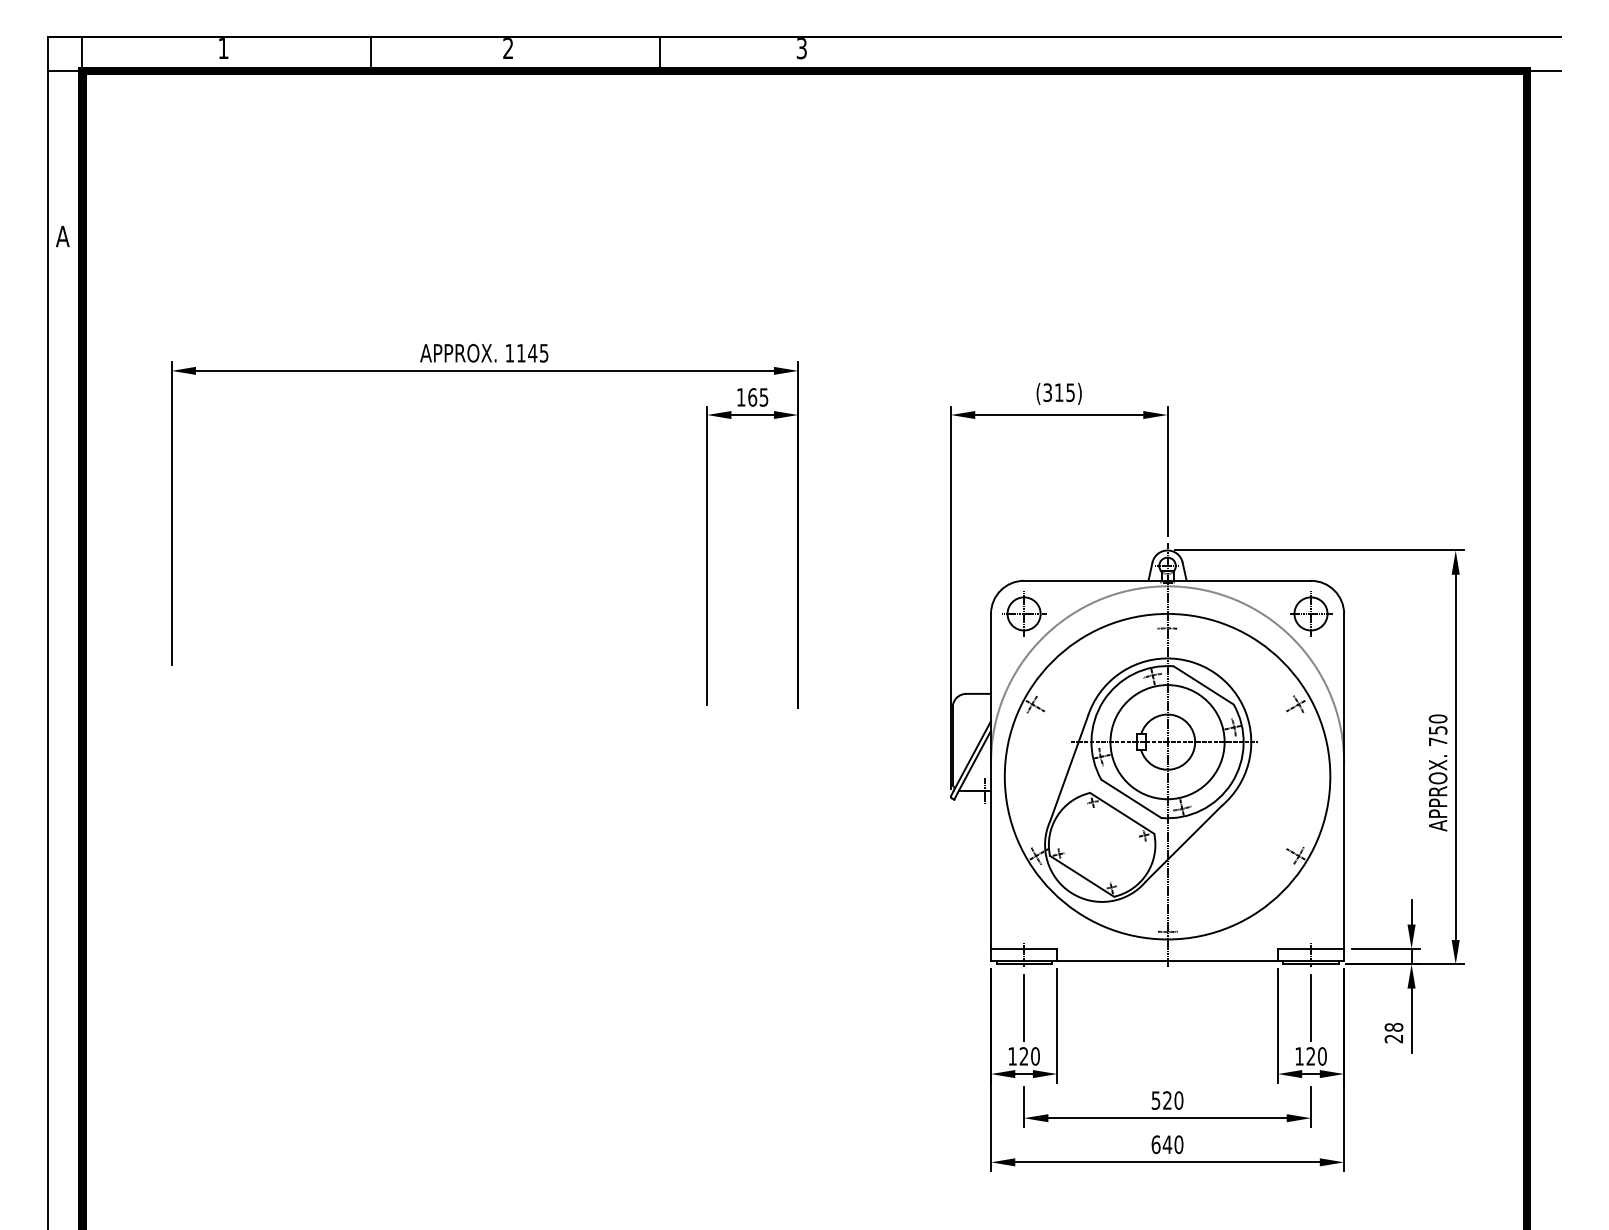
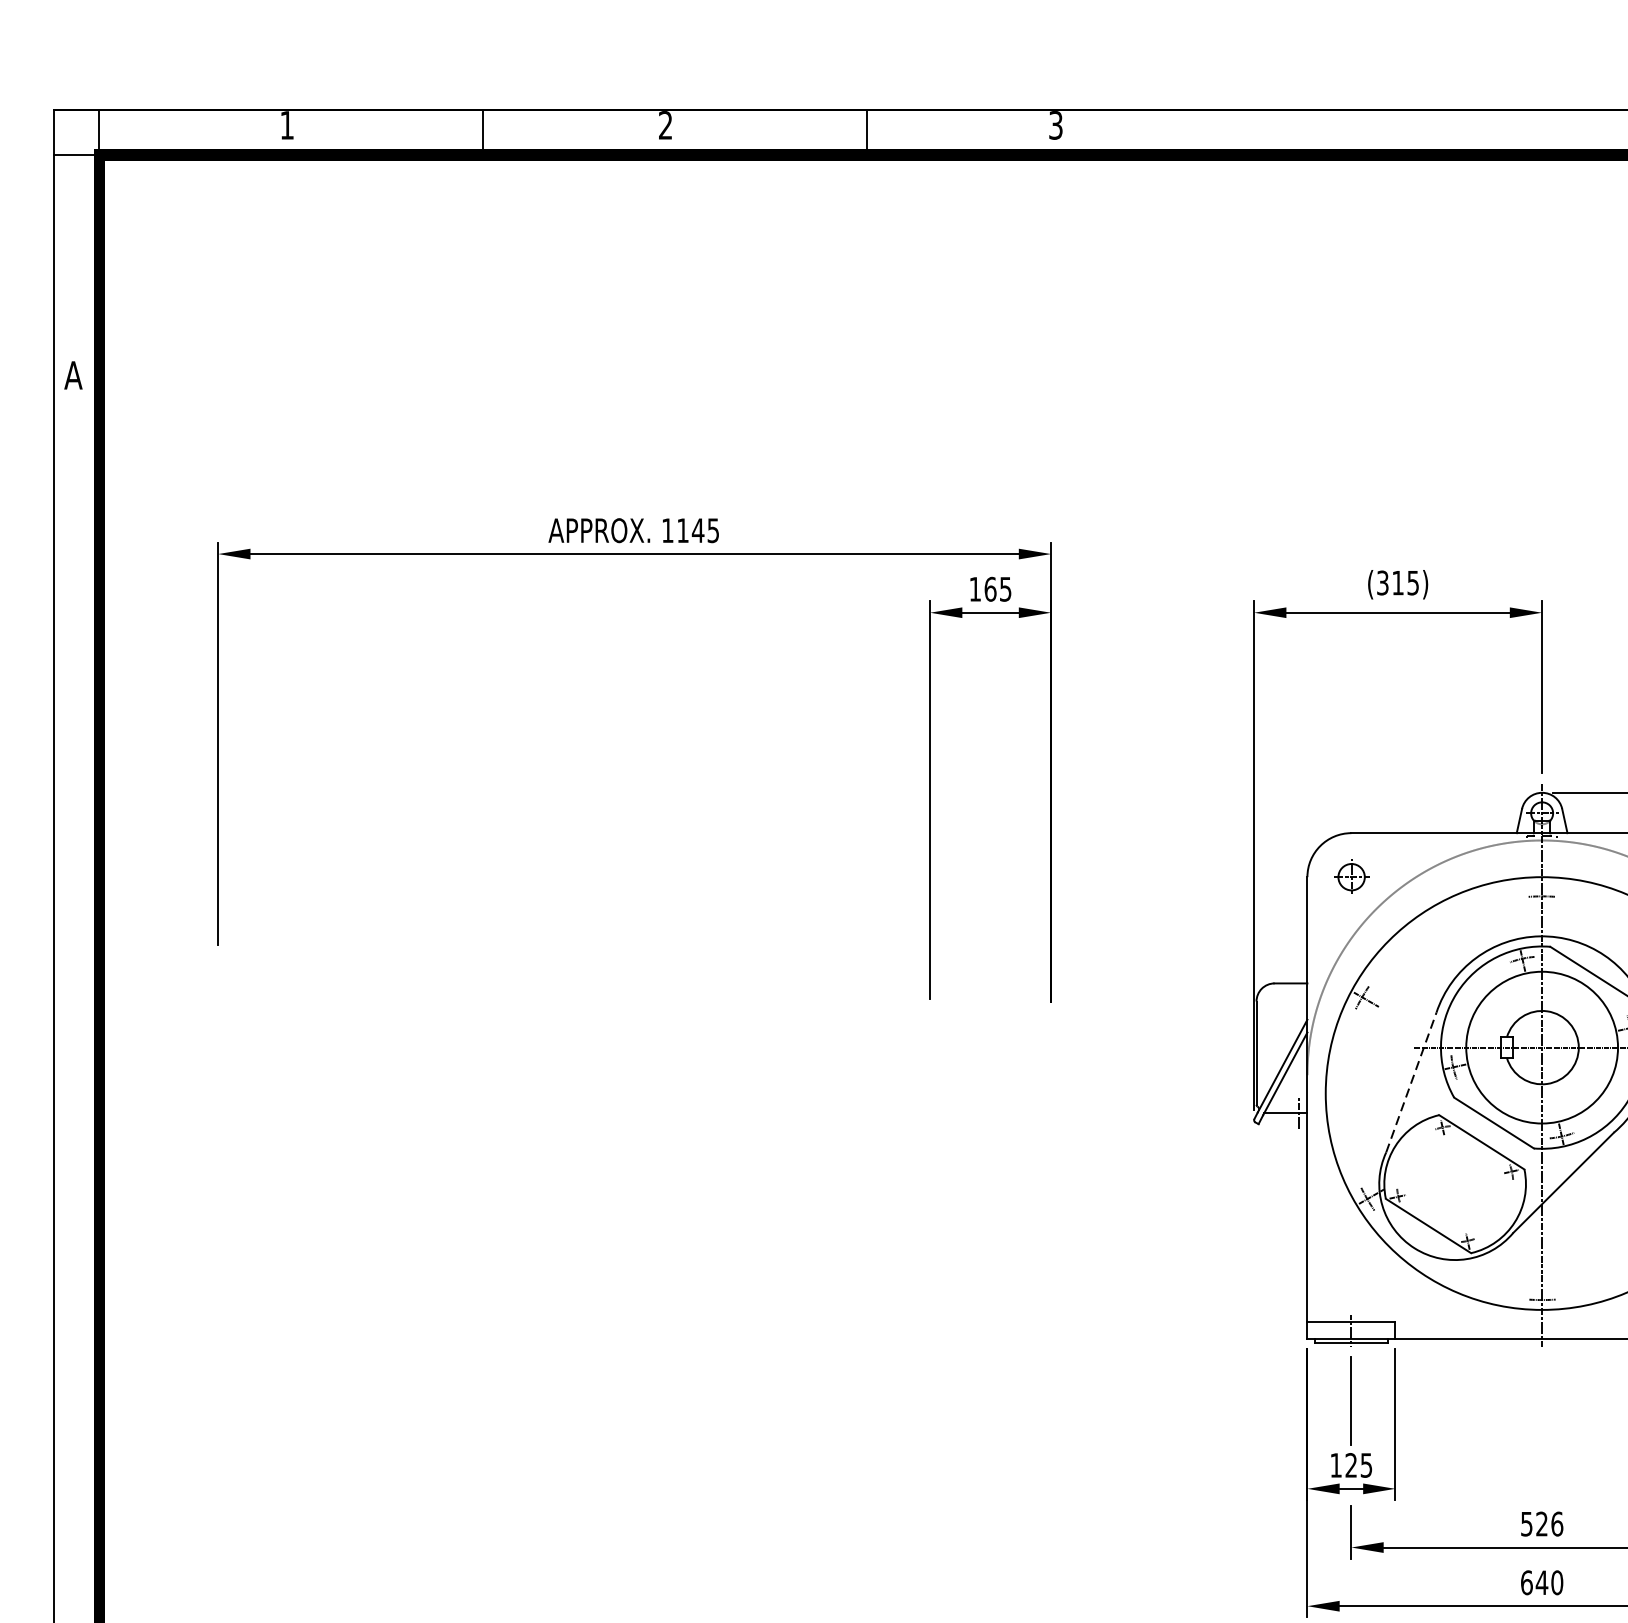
part: (1024, 613) -> (1351, 876), size x0.6
line: (1069, 768) -> (1411, 1082), solid -> dashed
text: (1035, 1056) -> (1366, 1465), 120 -> 125
text: (1178, 1100) -> (1556, 1524), 520 -> 526

